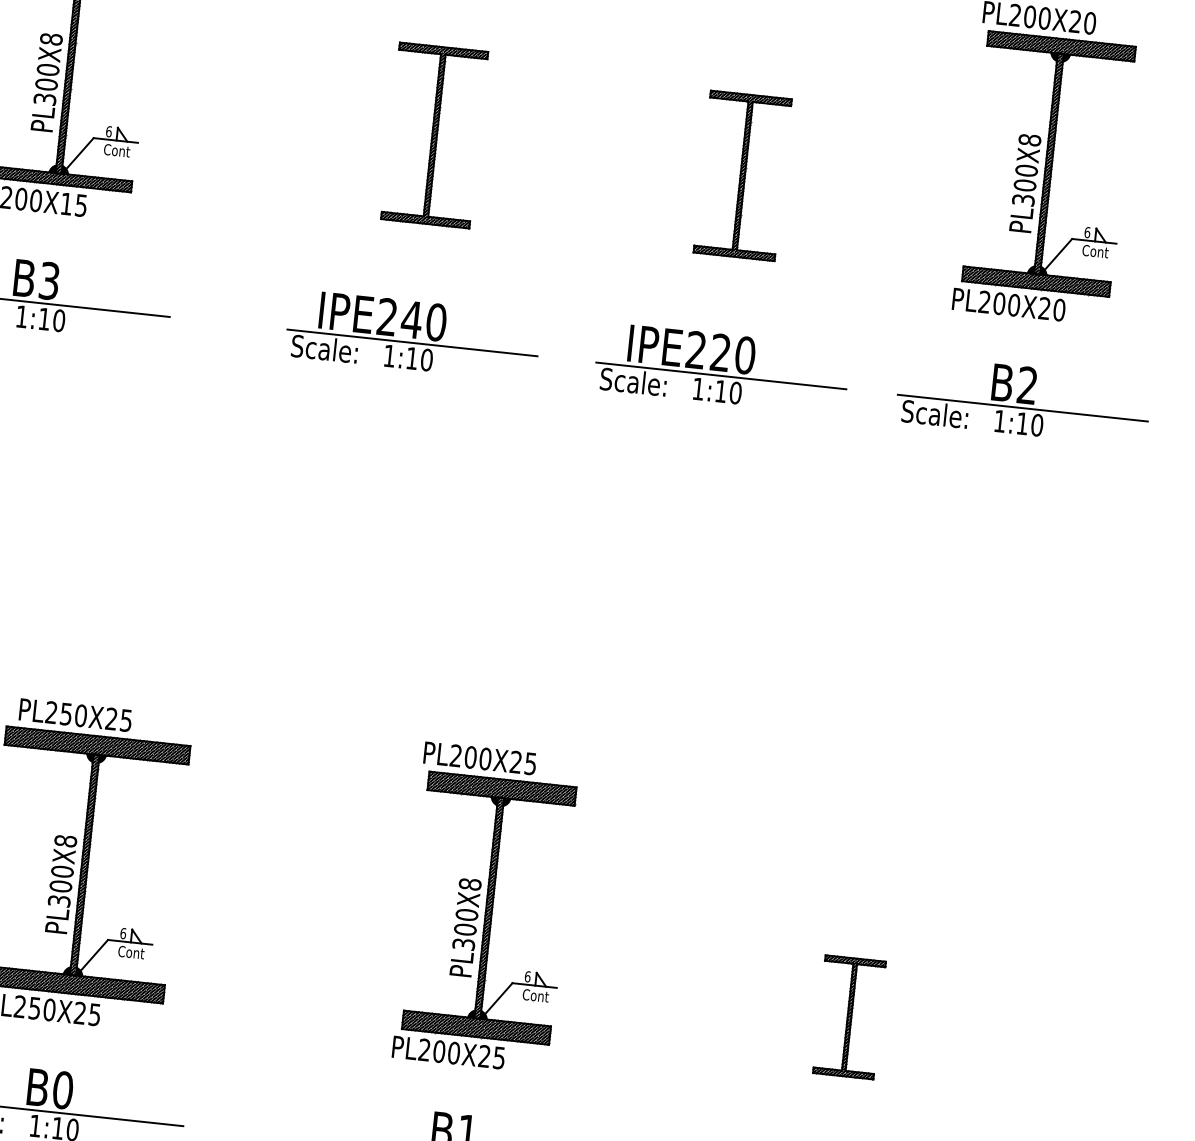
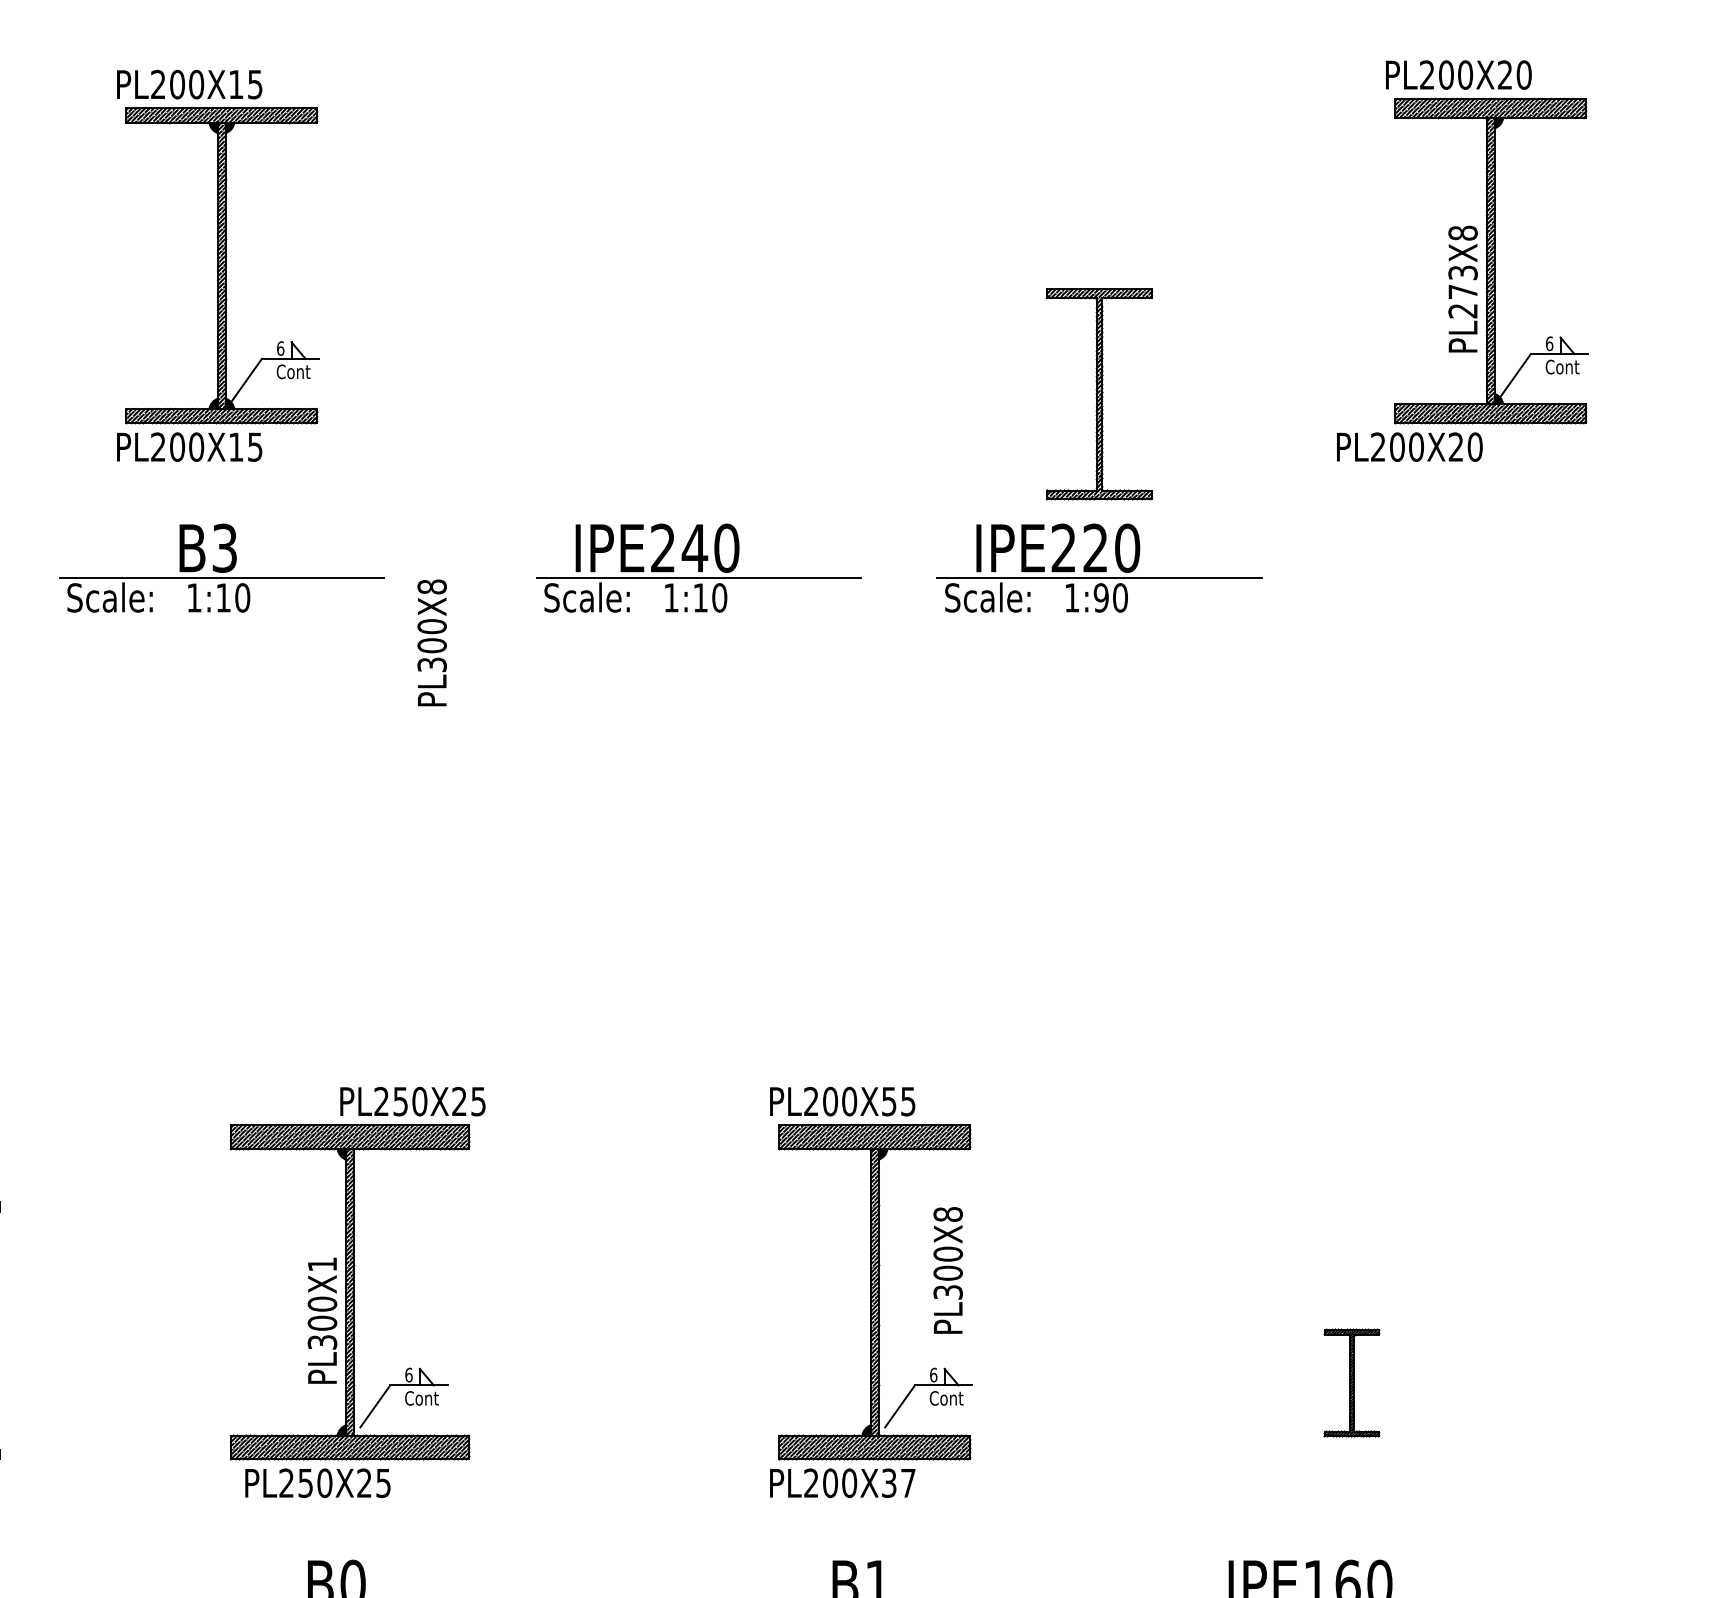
fill: (1053, 57) -> (1481, 123), removed
text: (46, 82) -> (431, 642), moved
part: (434, 135) -> (698, 308), removed
part: (742, 175) -> (1099, 394), moved
text: (1024, 185) -> (1462, 291), PL300X8 -> PL273X8
fill: (1030, 269) -> (1481, 398), removed
text: (1008, 304) -> (1409, 446), moved
text: (720, 391) -> (1100, 597), 1:10 -> 1:90
part: (1023, 400) -> (1490, 567), removed
text: (75, 715) -> (412, 1101), moved
fill: (102, 759) -> (358, 1154), removed
text: (516, 762) -> (889, 1101), PL200X25 -> PL200X55
fill: (494, 801) -> (866, 1154), removed
text: (65, 841) -> (322, 1264), PL300X8 -> PL300X1
text: (465, 927) -> (947, 1270), moved
fill: (79, 971) -> (358, 1429), removed
fill: (484, 1014) -> (883, 1429), removed
part: (849, 1016) -> (1351, 1382), size x0.7
text: (491, 1057) -> (898, 1483), PL200X25 -> PL200X37

